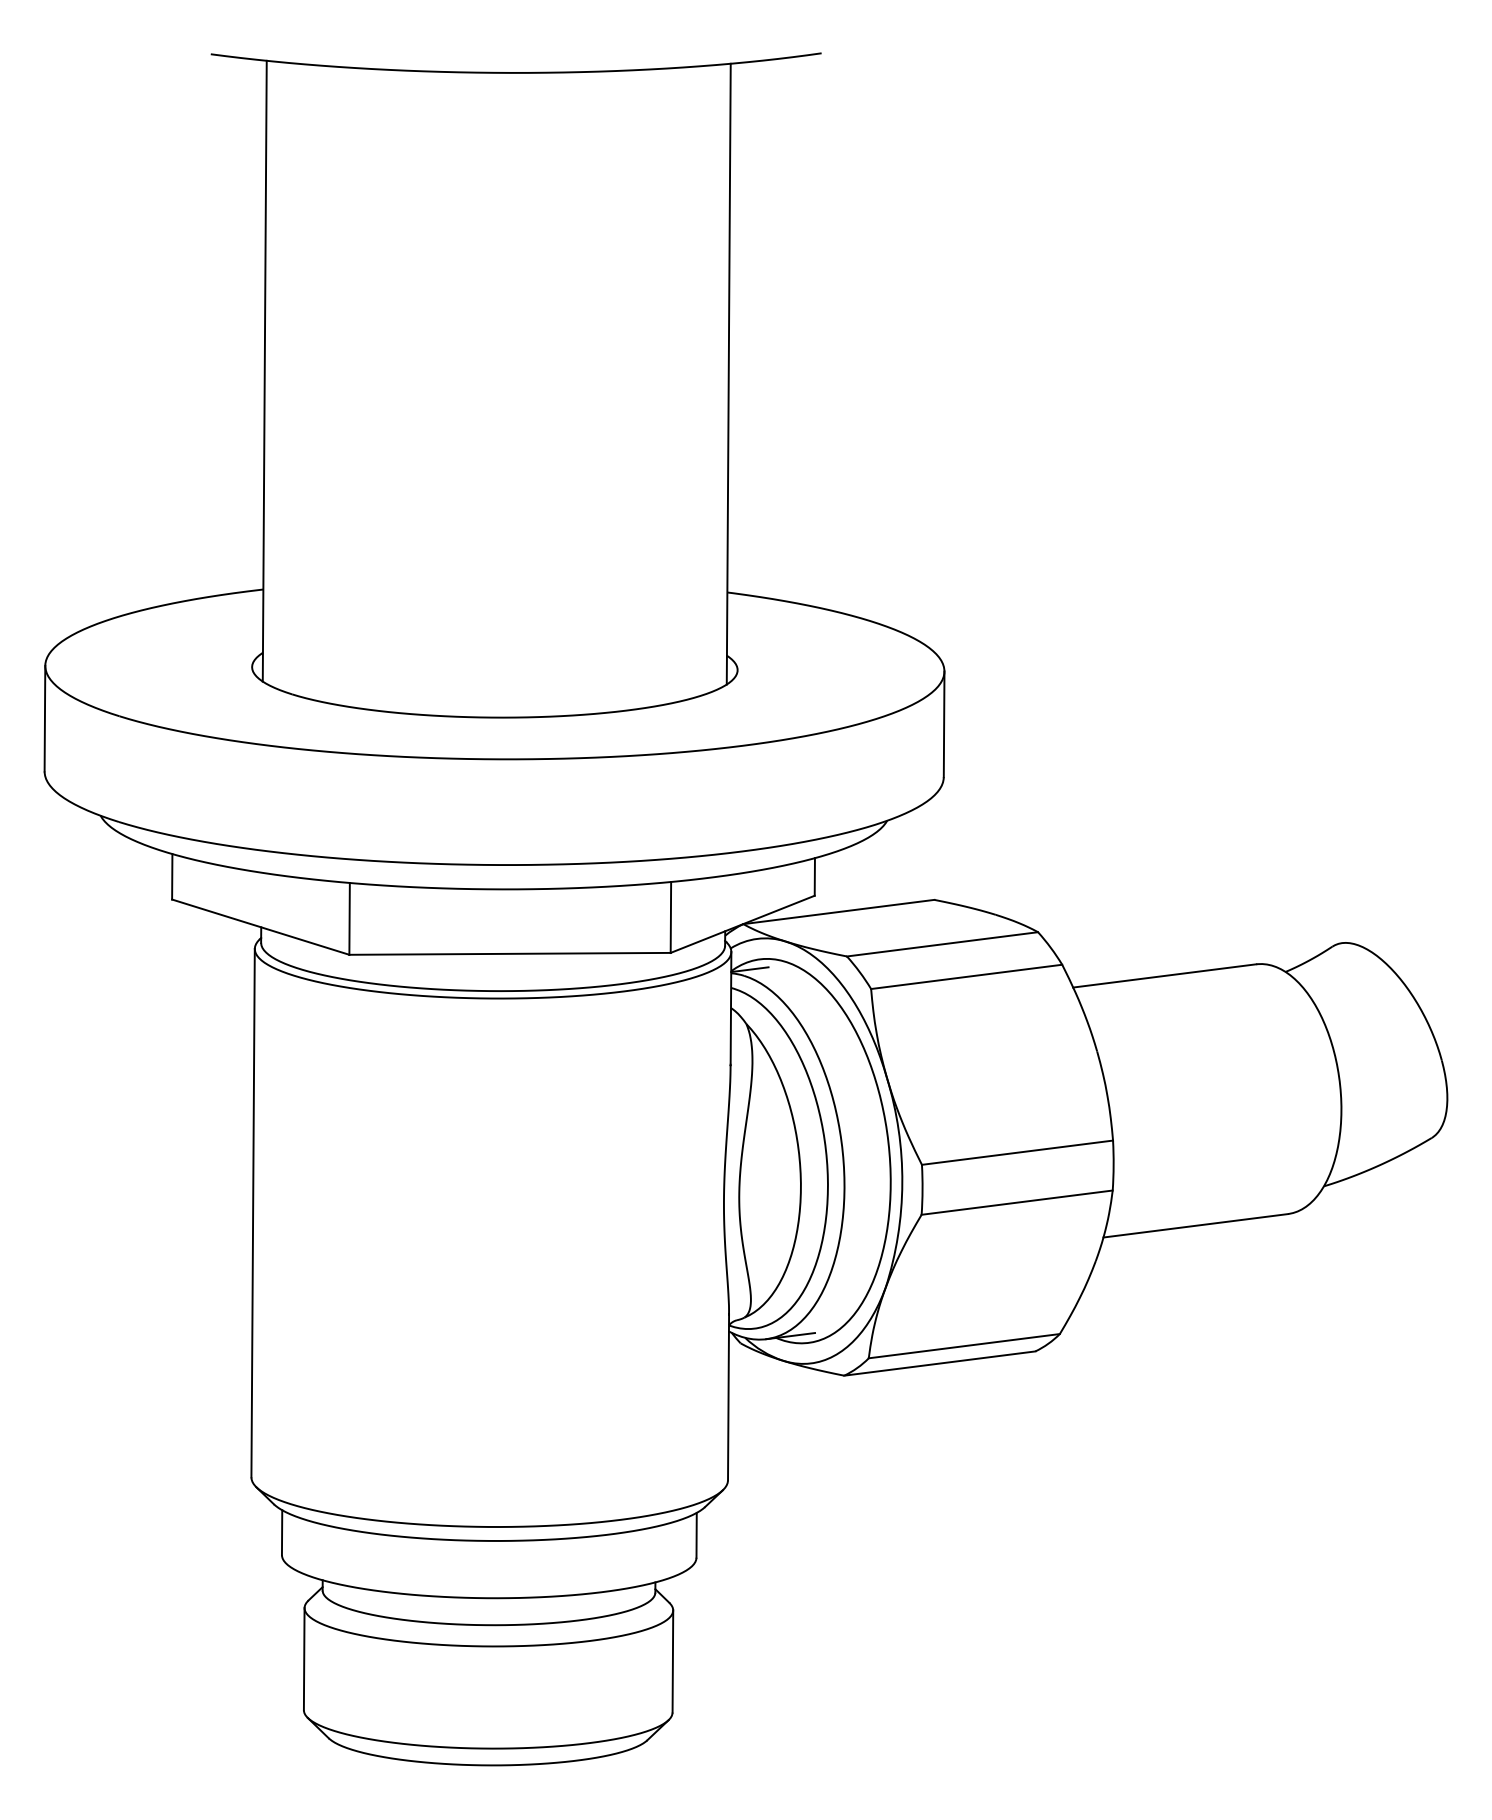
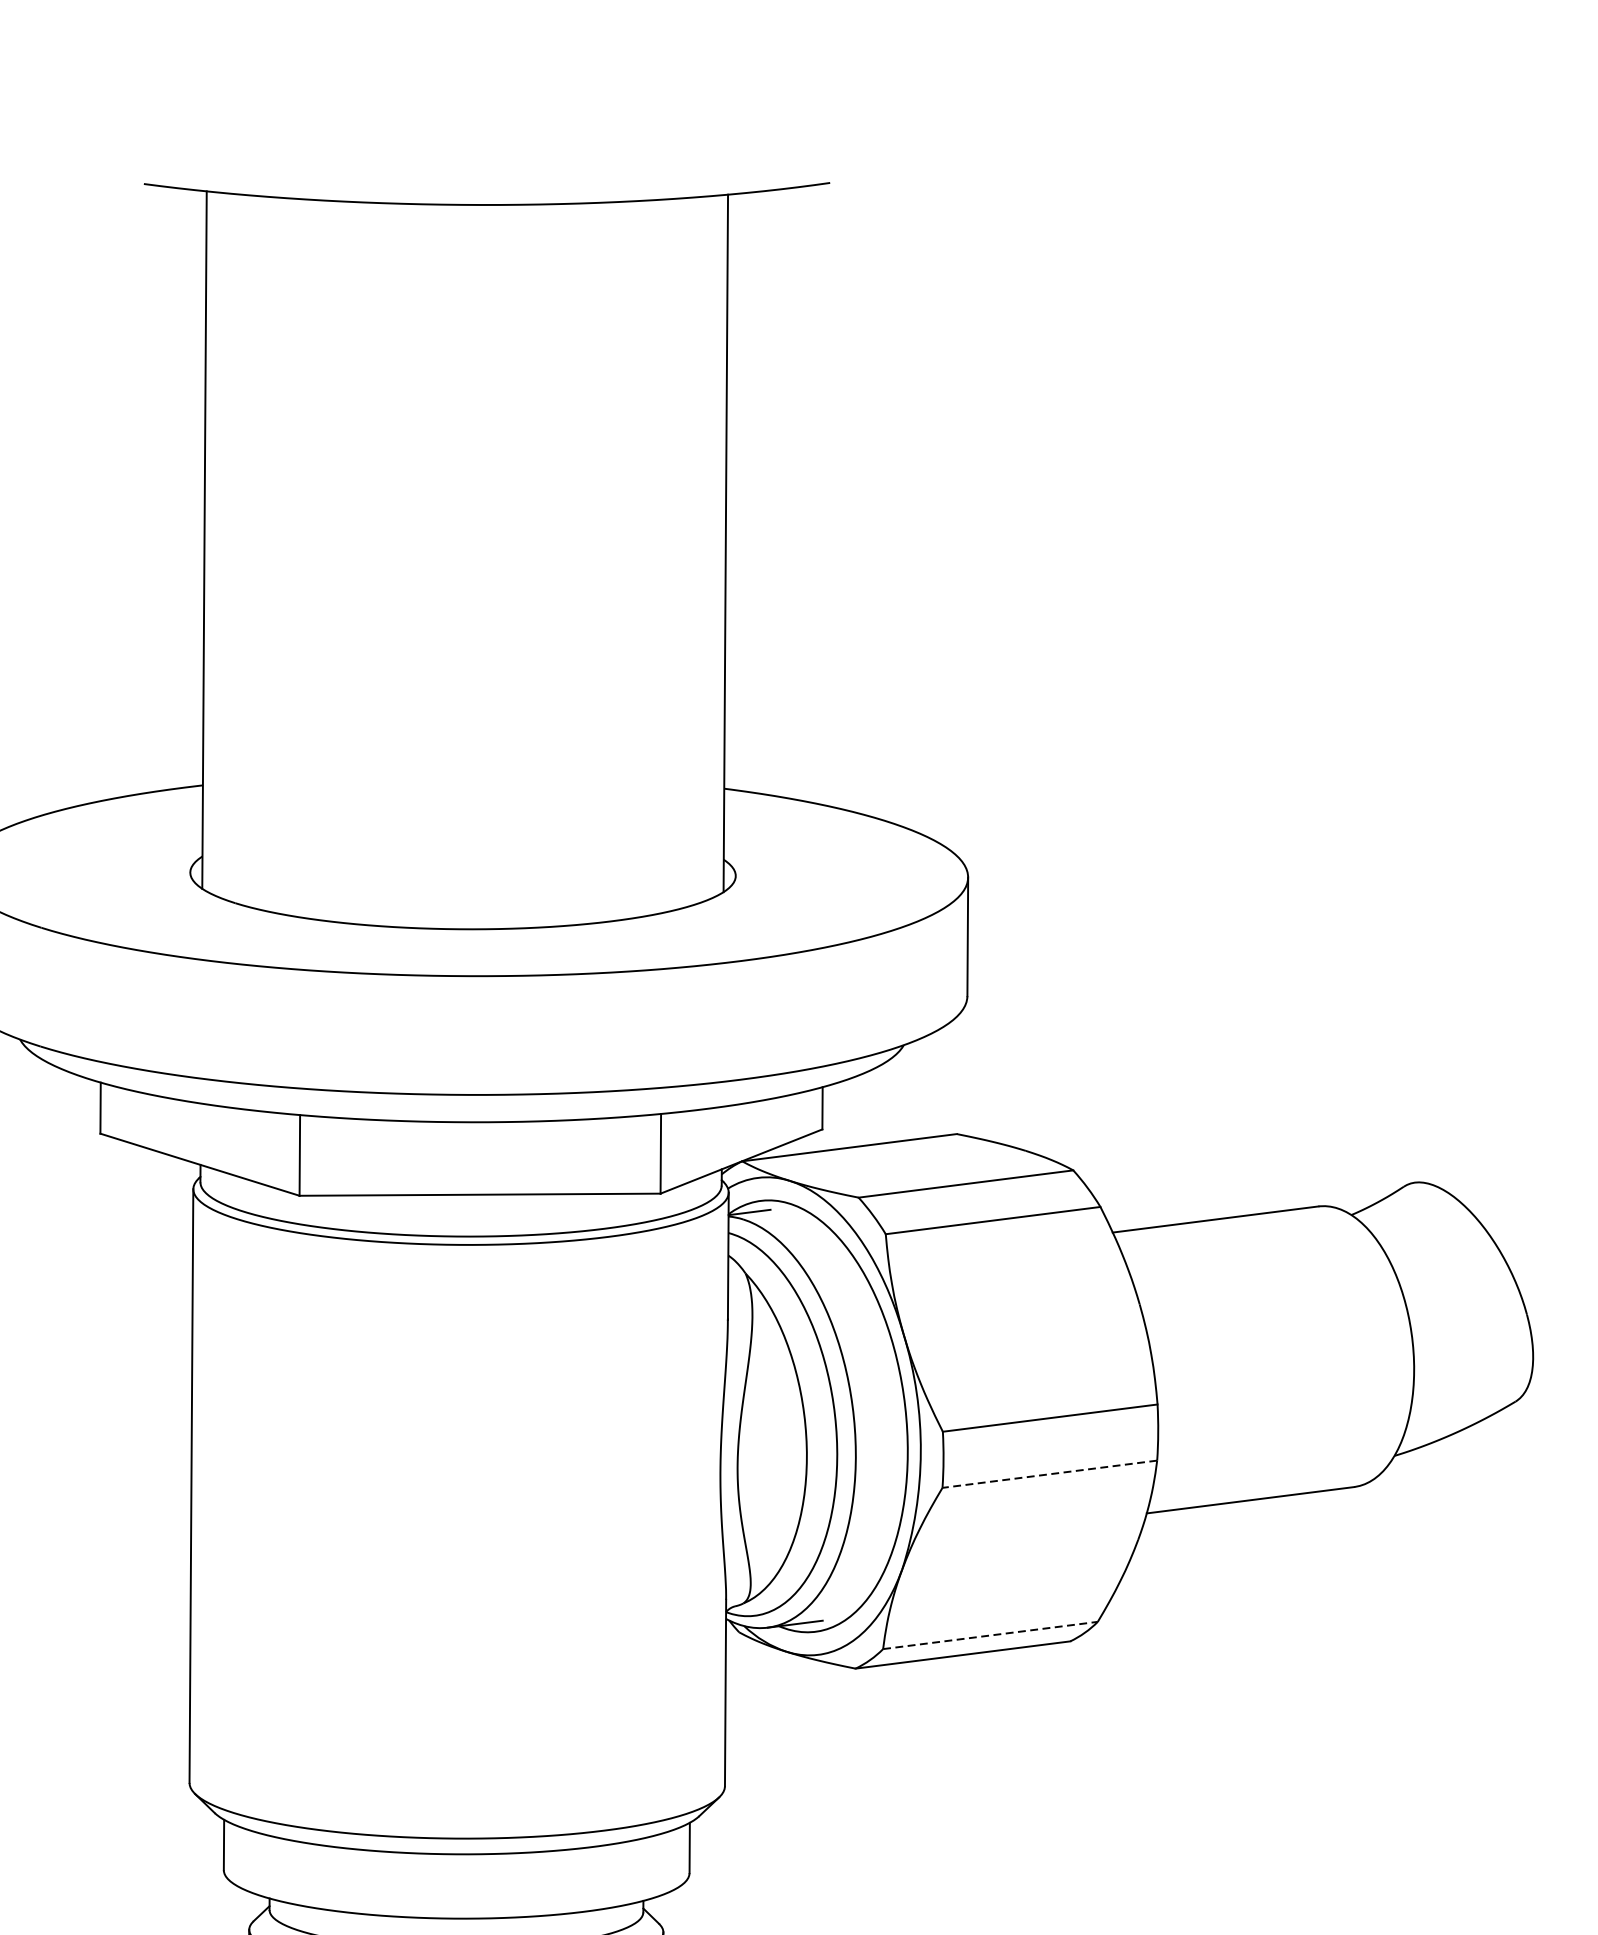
line: (1016, 1202) -> (1049, 1474), solid -> dashed
line: (964, 1346) -> (990, 1635), solid -> dashed

